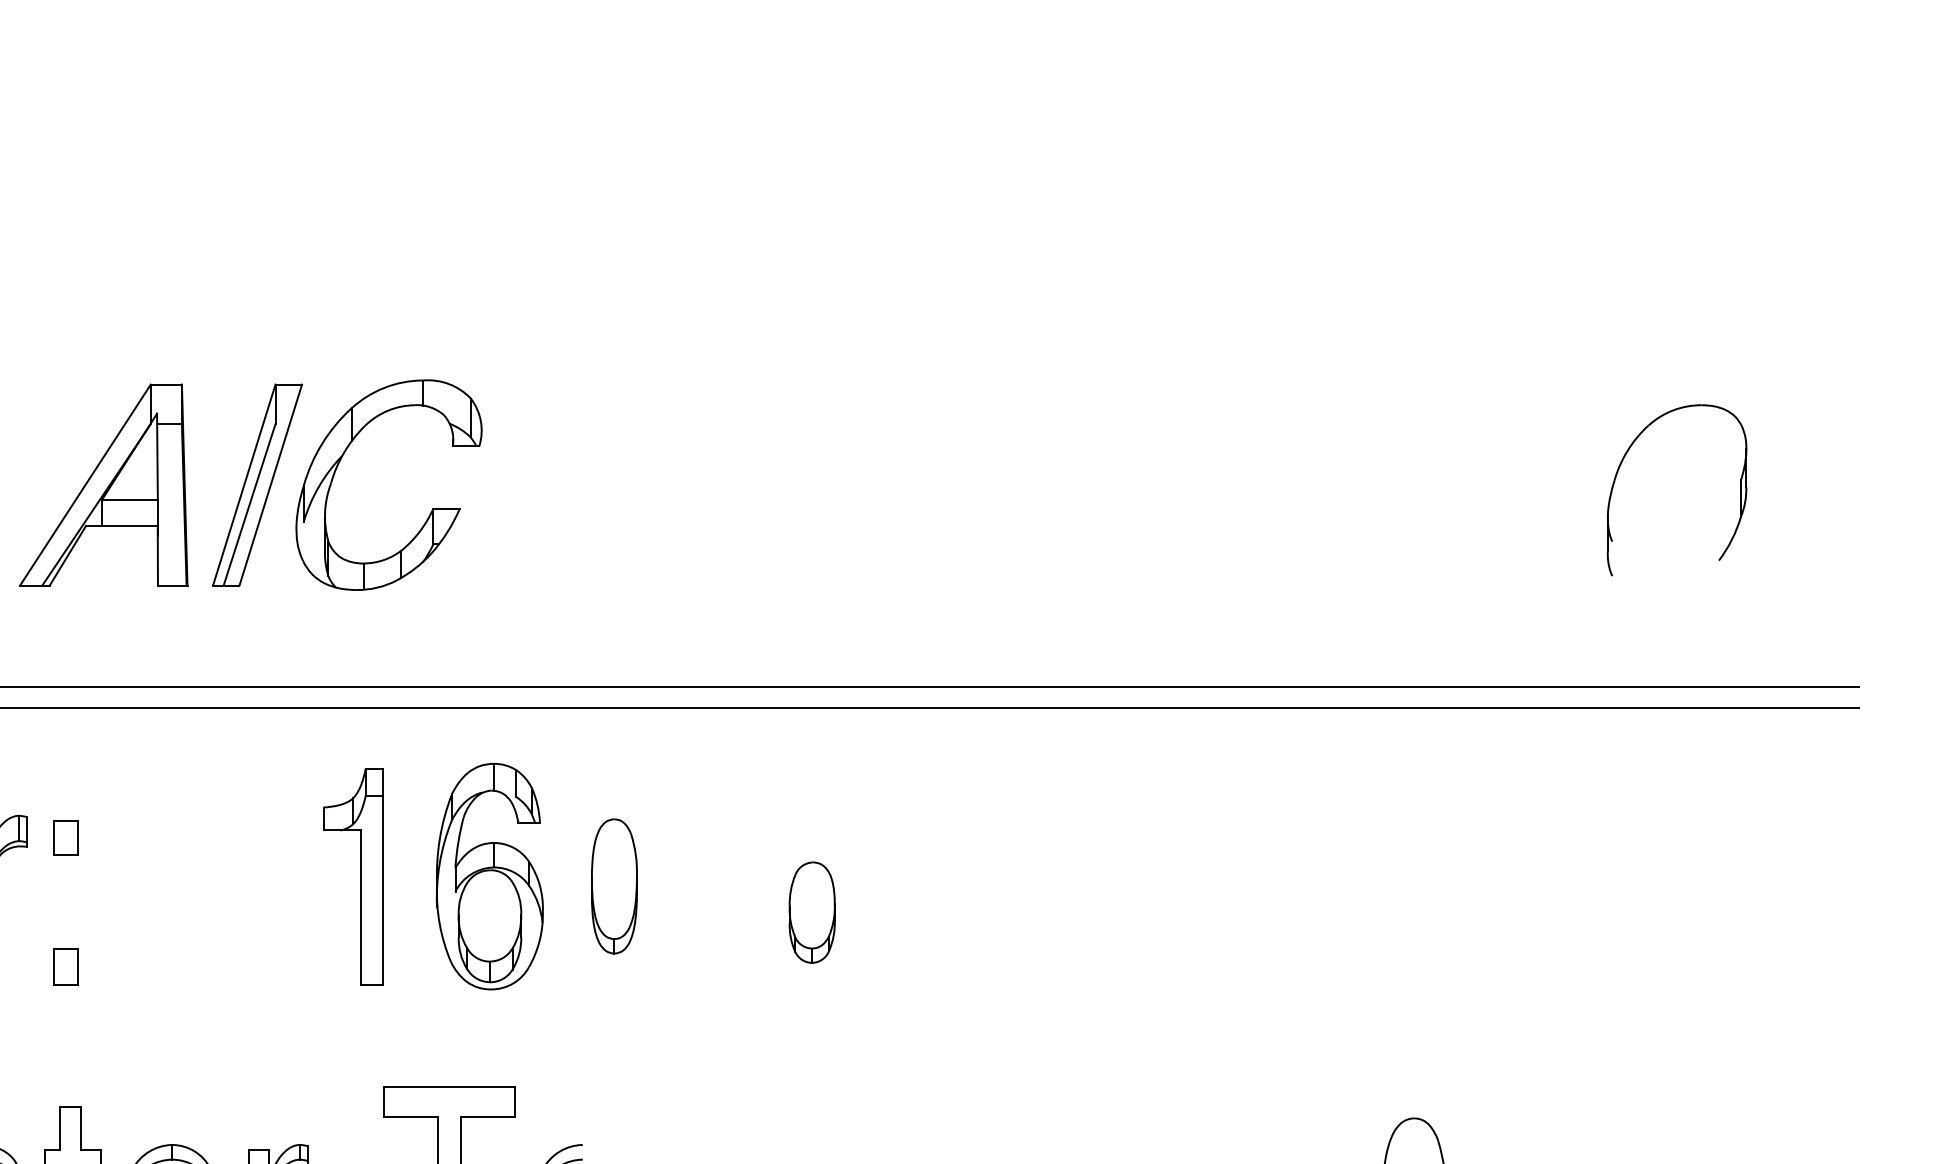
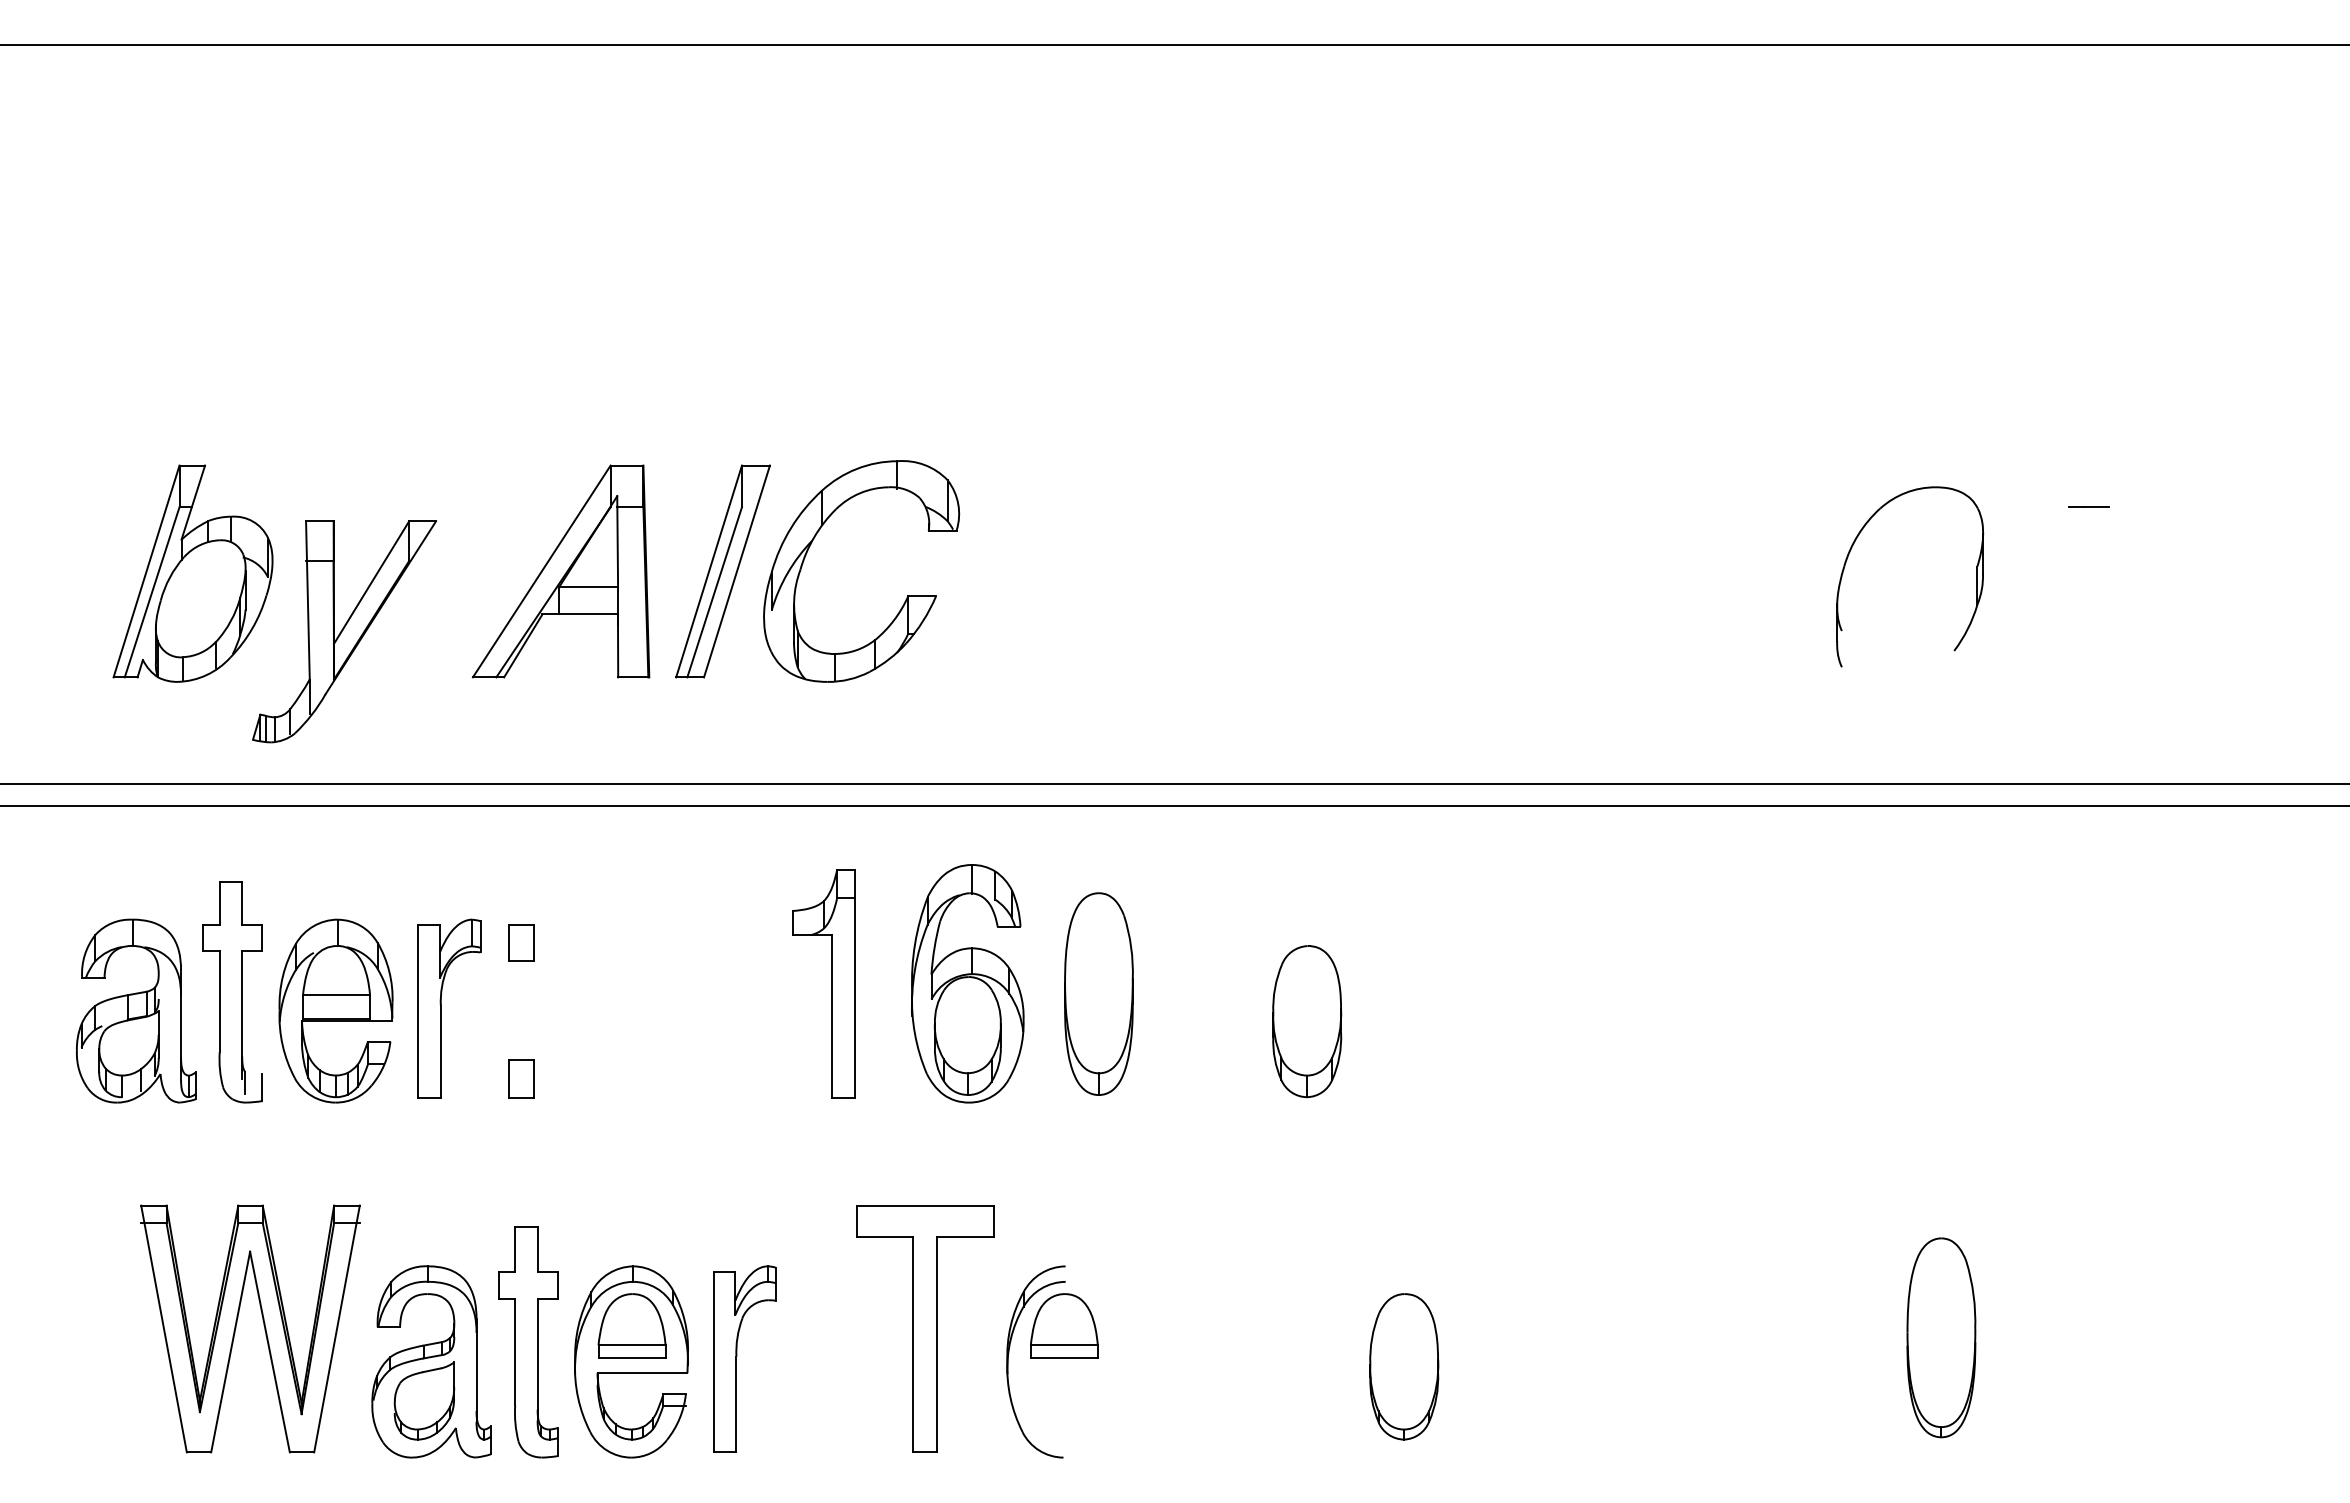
line: (1554, 423) -> (2088, 506), added
part: (1621, 465) -> (1851, 550), moved
part: (614, 885) -> (1098, 993), size x1.43
part: (812, 912) -> (1307, 1021), size x1.43

